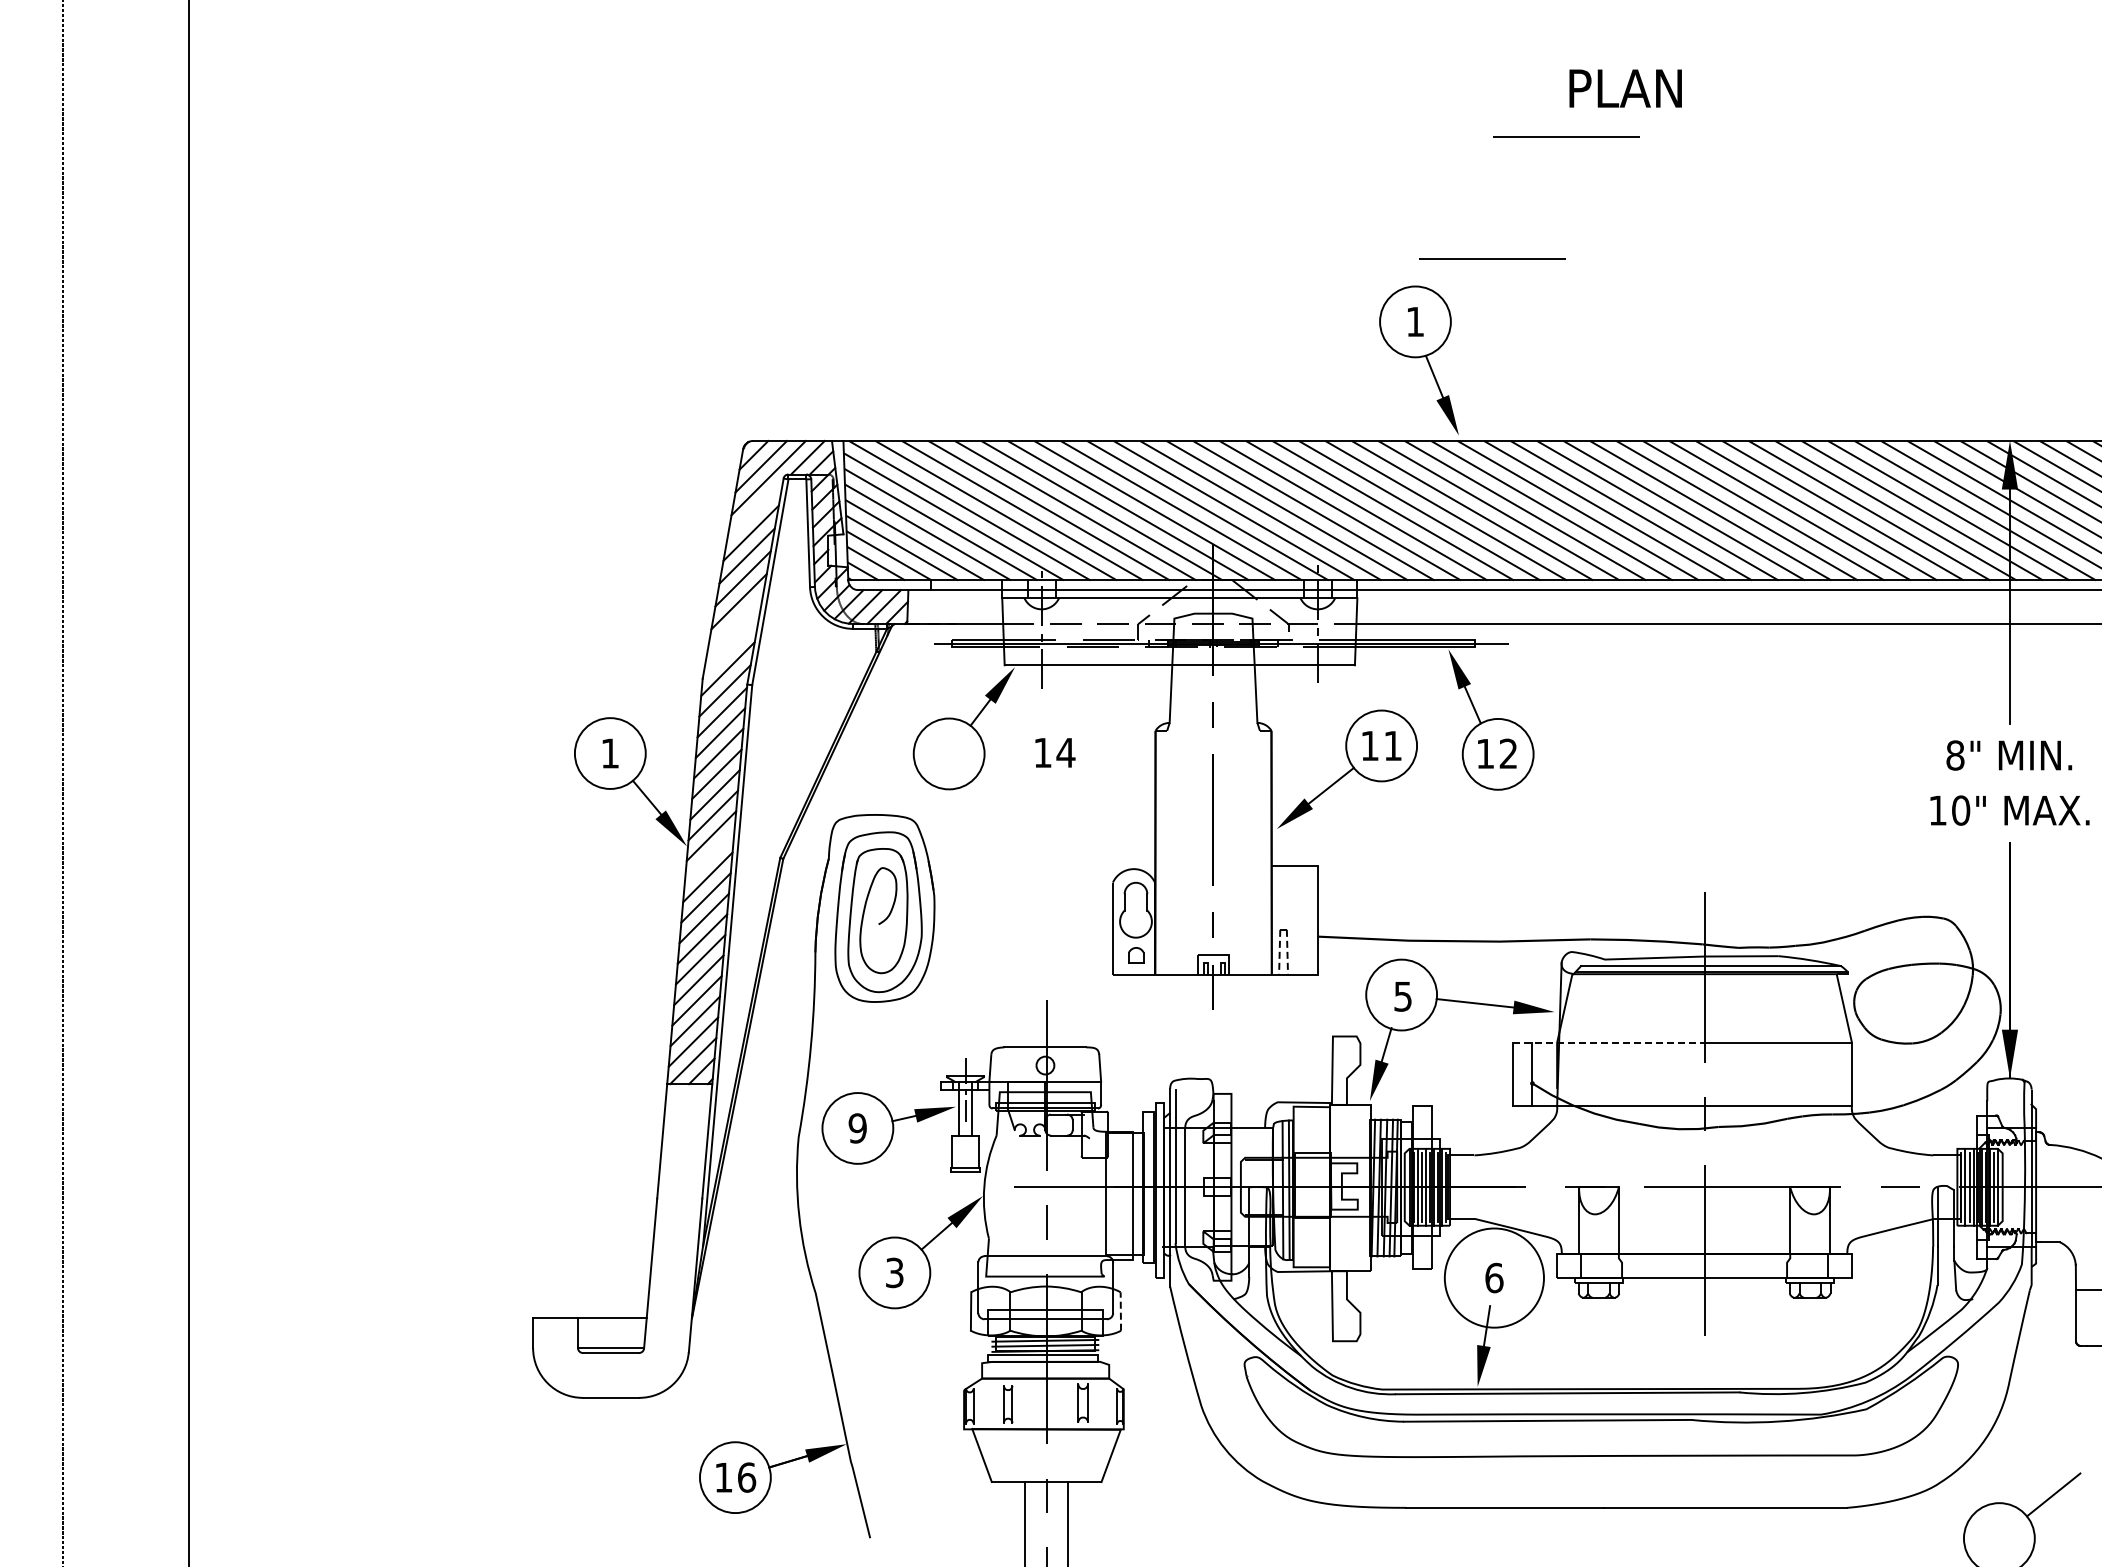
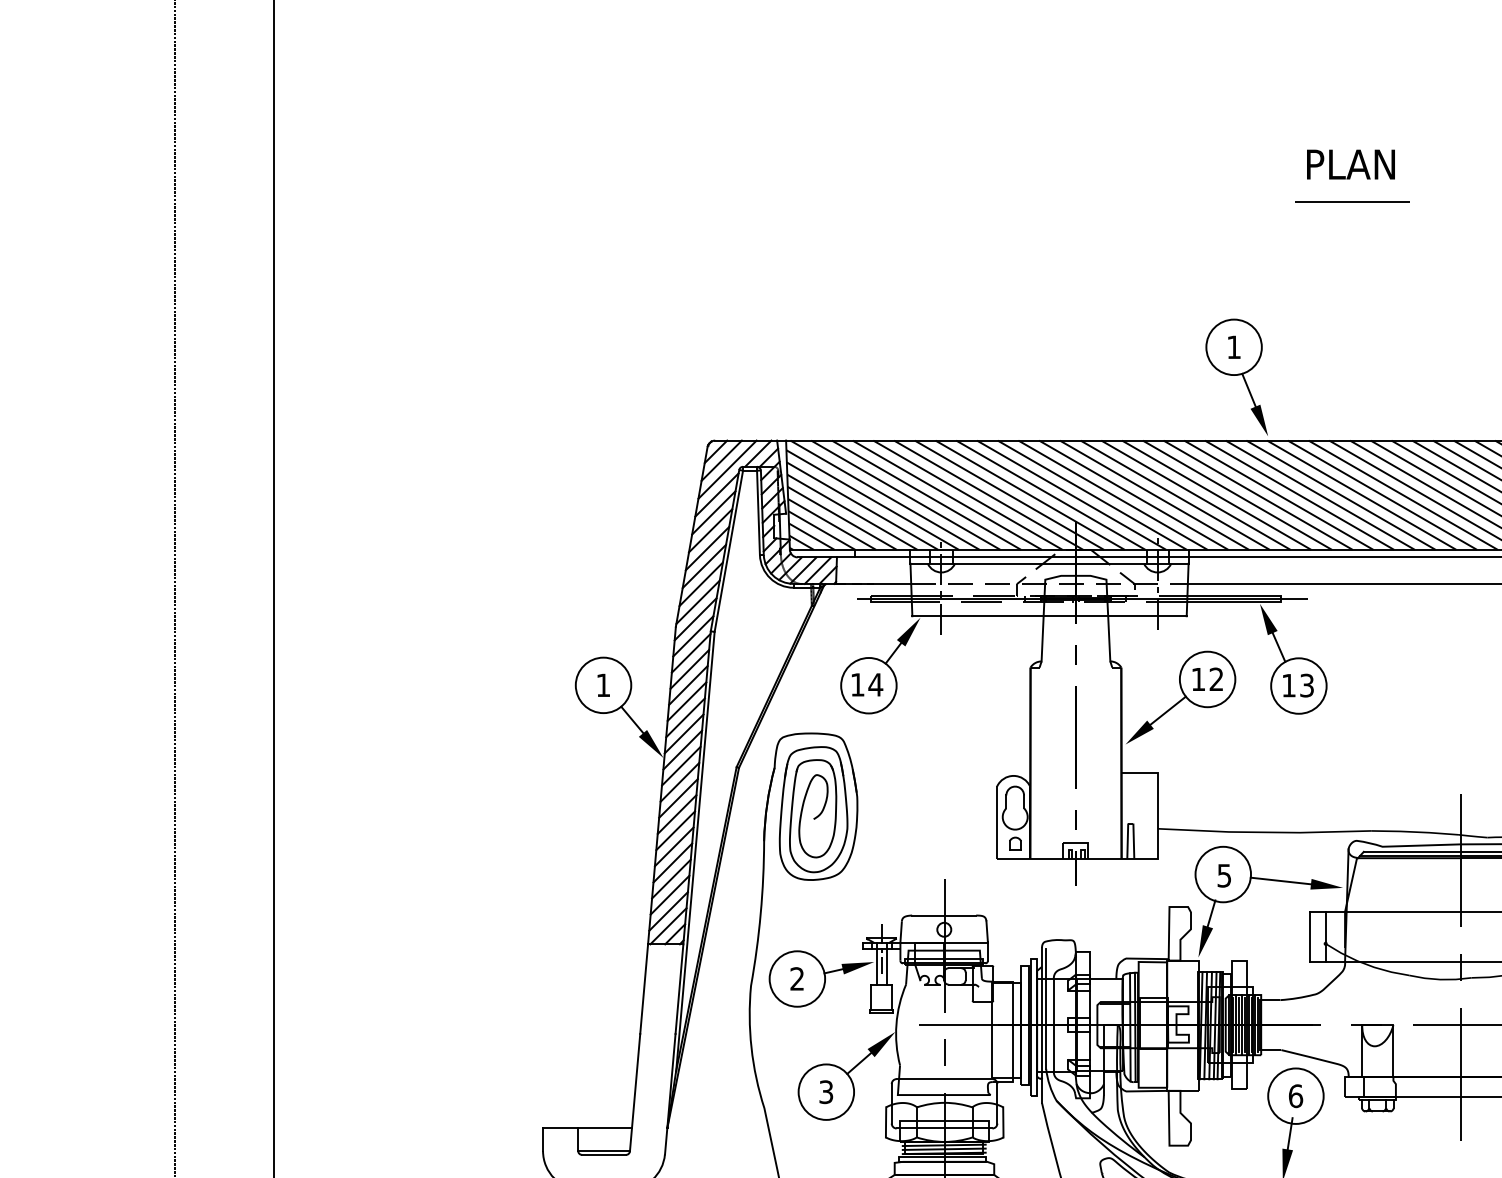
text: (1625, 88) -> (1350, 164), moved
line: (1492, 258) -> (1294, 297), removed
line: (754, 510) -> (716, 495), added
line: (734, 624) -> (700, 584), added
line: (730, 647) -> (697, 602), added
text: (1392, 745) -> (1216, 679), 11 -> 12
text: (1055, 752) -> (867, 684), moved
text: (1508, 754) -> (1306, 686), 12 -> 13
line: (709, 856) -> (681, 766), added
line: (1279, 952) -> (1127, 841), dashed -> solid
line: (1287, 952) -> (1133, 841), dashed -> solid
line: (1609, 1042) -> (1386, 911), dashed -> solid
text: (857, 1128) -> (797, 979), 9 -> 2
circle: (1493, 1277) -> (1295, 1095), size x0.71
line: (1120, 1311) -> (1003, 1122), dashed -> solid

